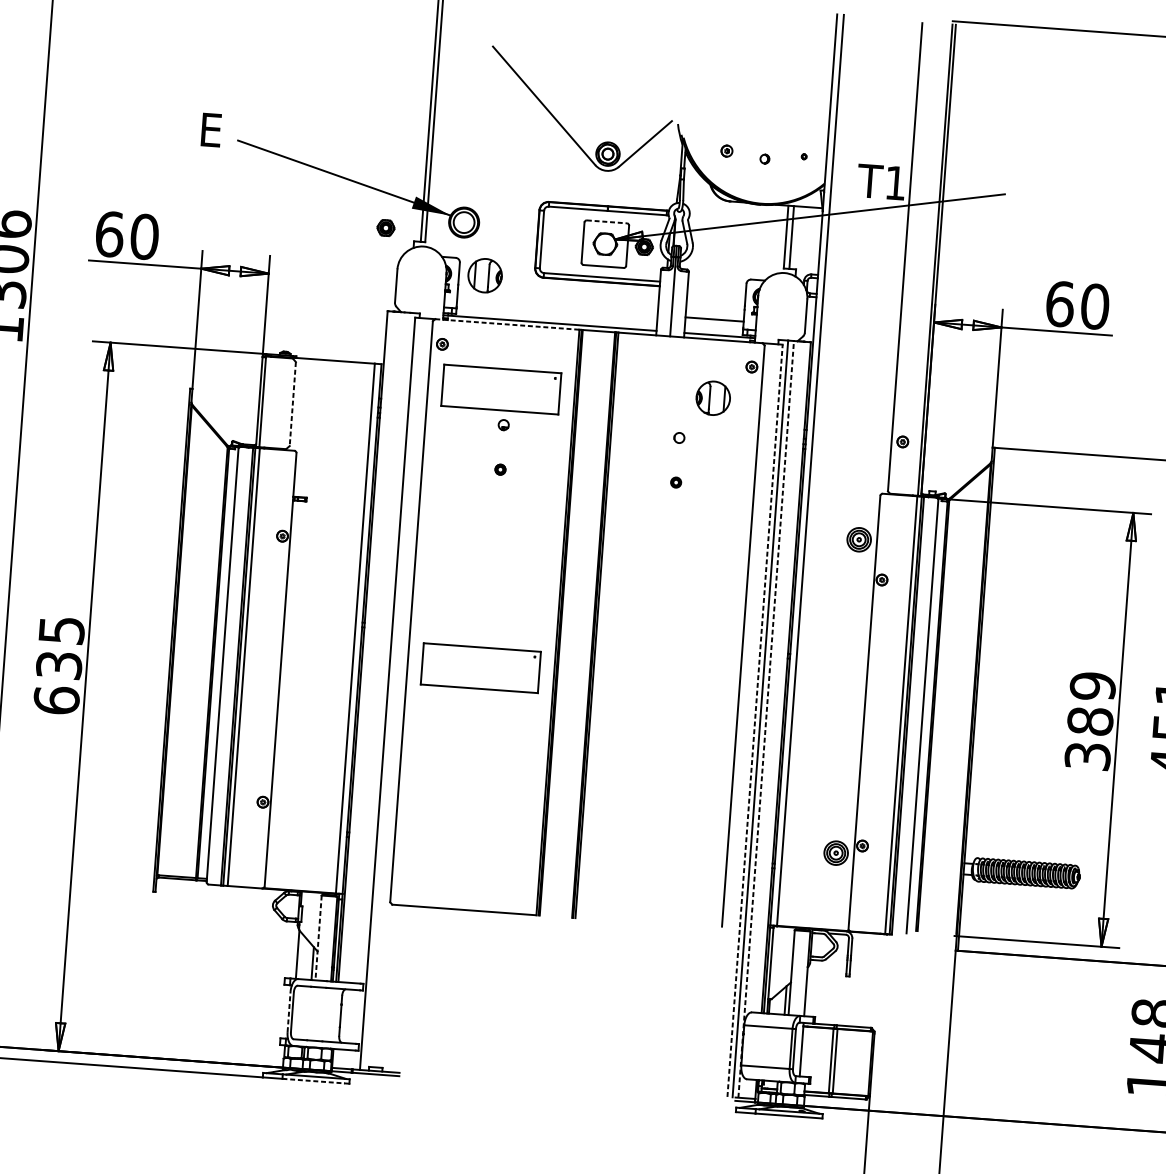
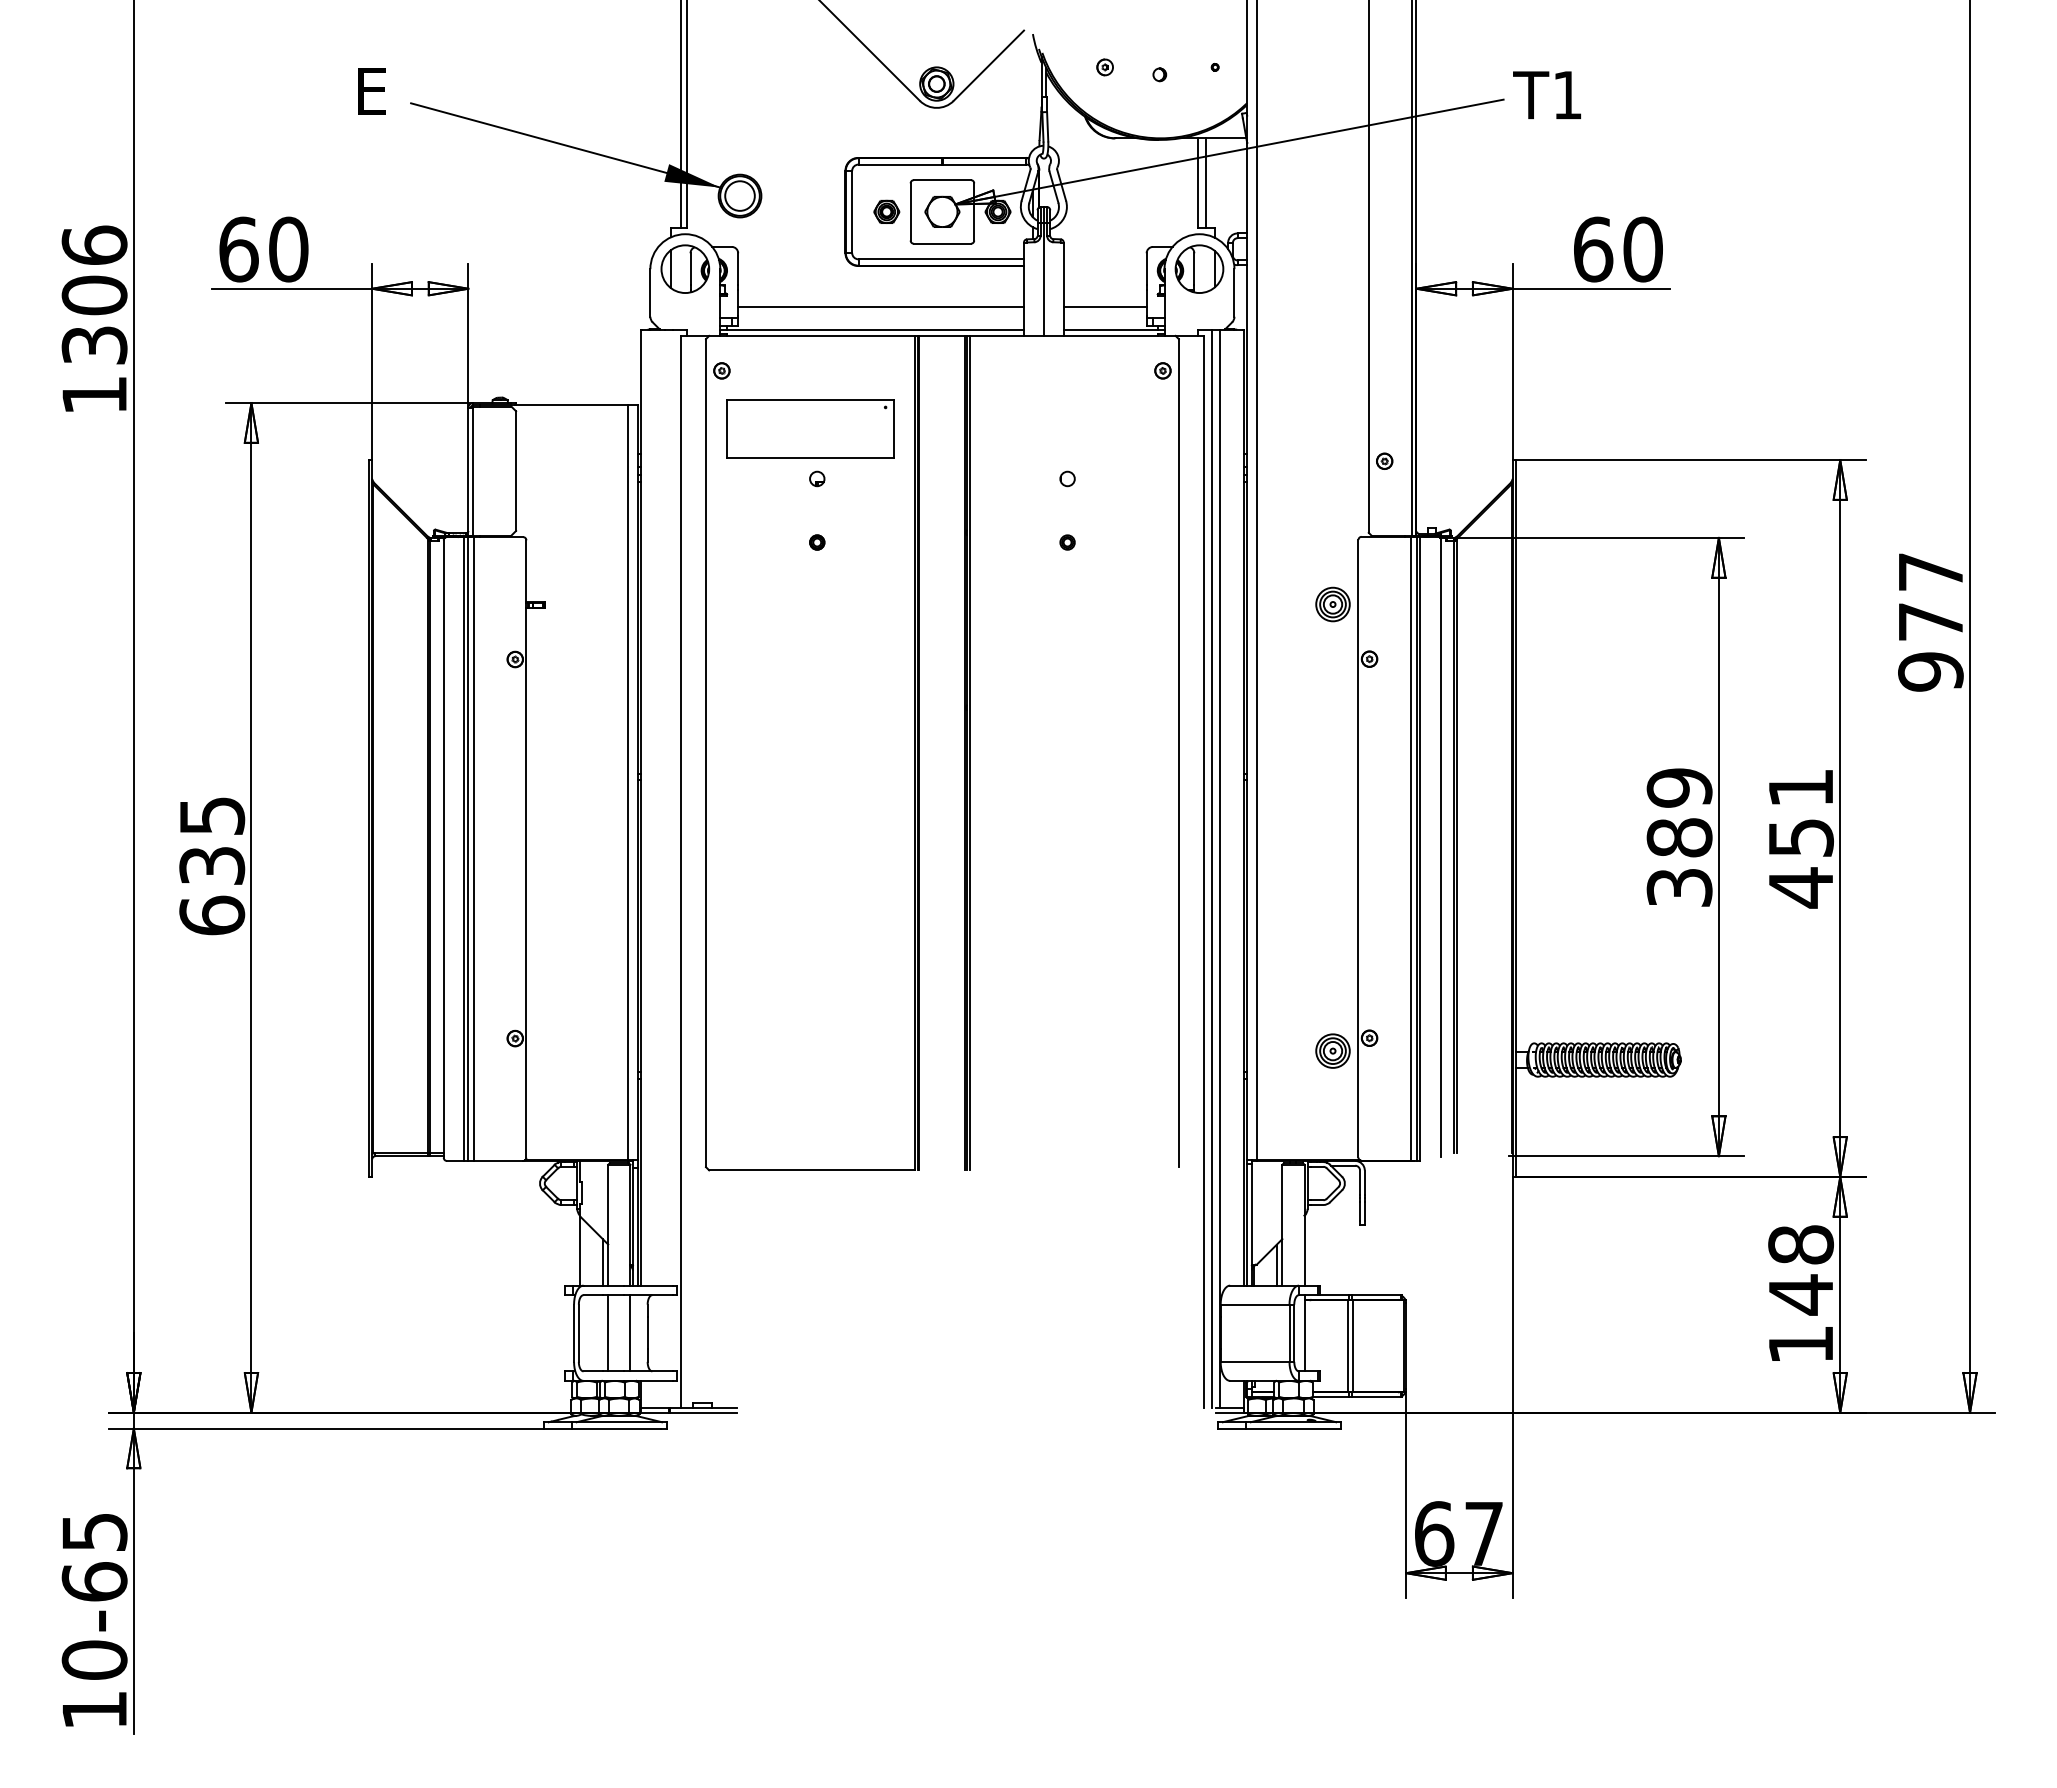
text: (880, 181) -> (1546, 94), moved
line: (607, 222) -> (942, 180), dashed -> solid
part: (385, 227) -> (886, 211), moved
part: (485, 275) -> (685, 268), moved
line: (557, 308) -> (881, 307), added
line: (507, 324) -> (811, 335), dashed -> solid
part: (713, 397) -> (1199, 268), moved
line: (293, 404) -> (516, 471), dashed -> solid
part: (481, 667) -> (810, 825), removed
line: (765, 719) -> (1219, 868), dashed -> solid
line: (755, 720) -> (1204, 871), dashed -> solid
line: (318, 938) -> (608, 1225), dashed -> solid
line: (289, 1012) -> (574, 1333), dashed -> solid
line: (313, 1013) -> (608, 1333), added
line: (328, 1015) -> (630, 1333), added
line: (313, 1081) -> (616, 1428), dashed -> solid

